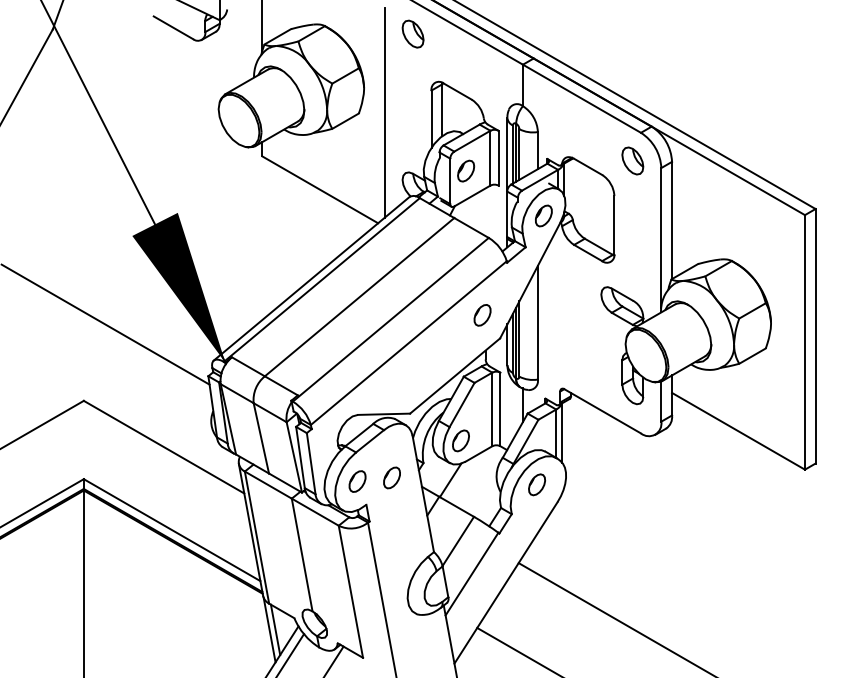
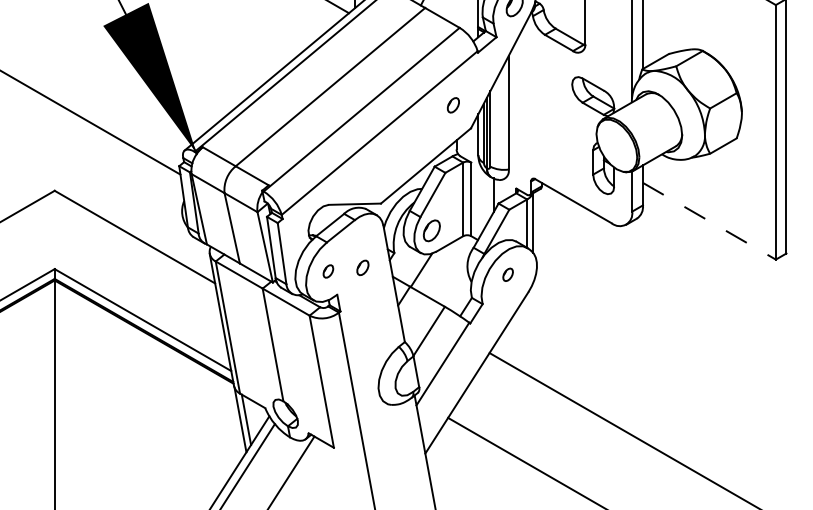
part: (482, 315) -> (453, 105), size x0.7
line: (738, 431) -> (709, 221), solid -> dashed
part: (391, 477) -> (362, 267), size x0.7
part: (357, 481) -> (328, 271), size x0.6
part: (537, 484) -> (508, 274), size x0.6

